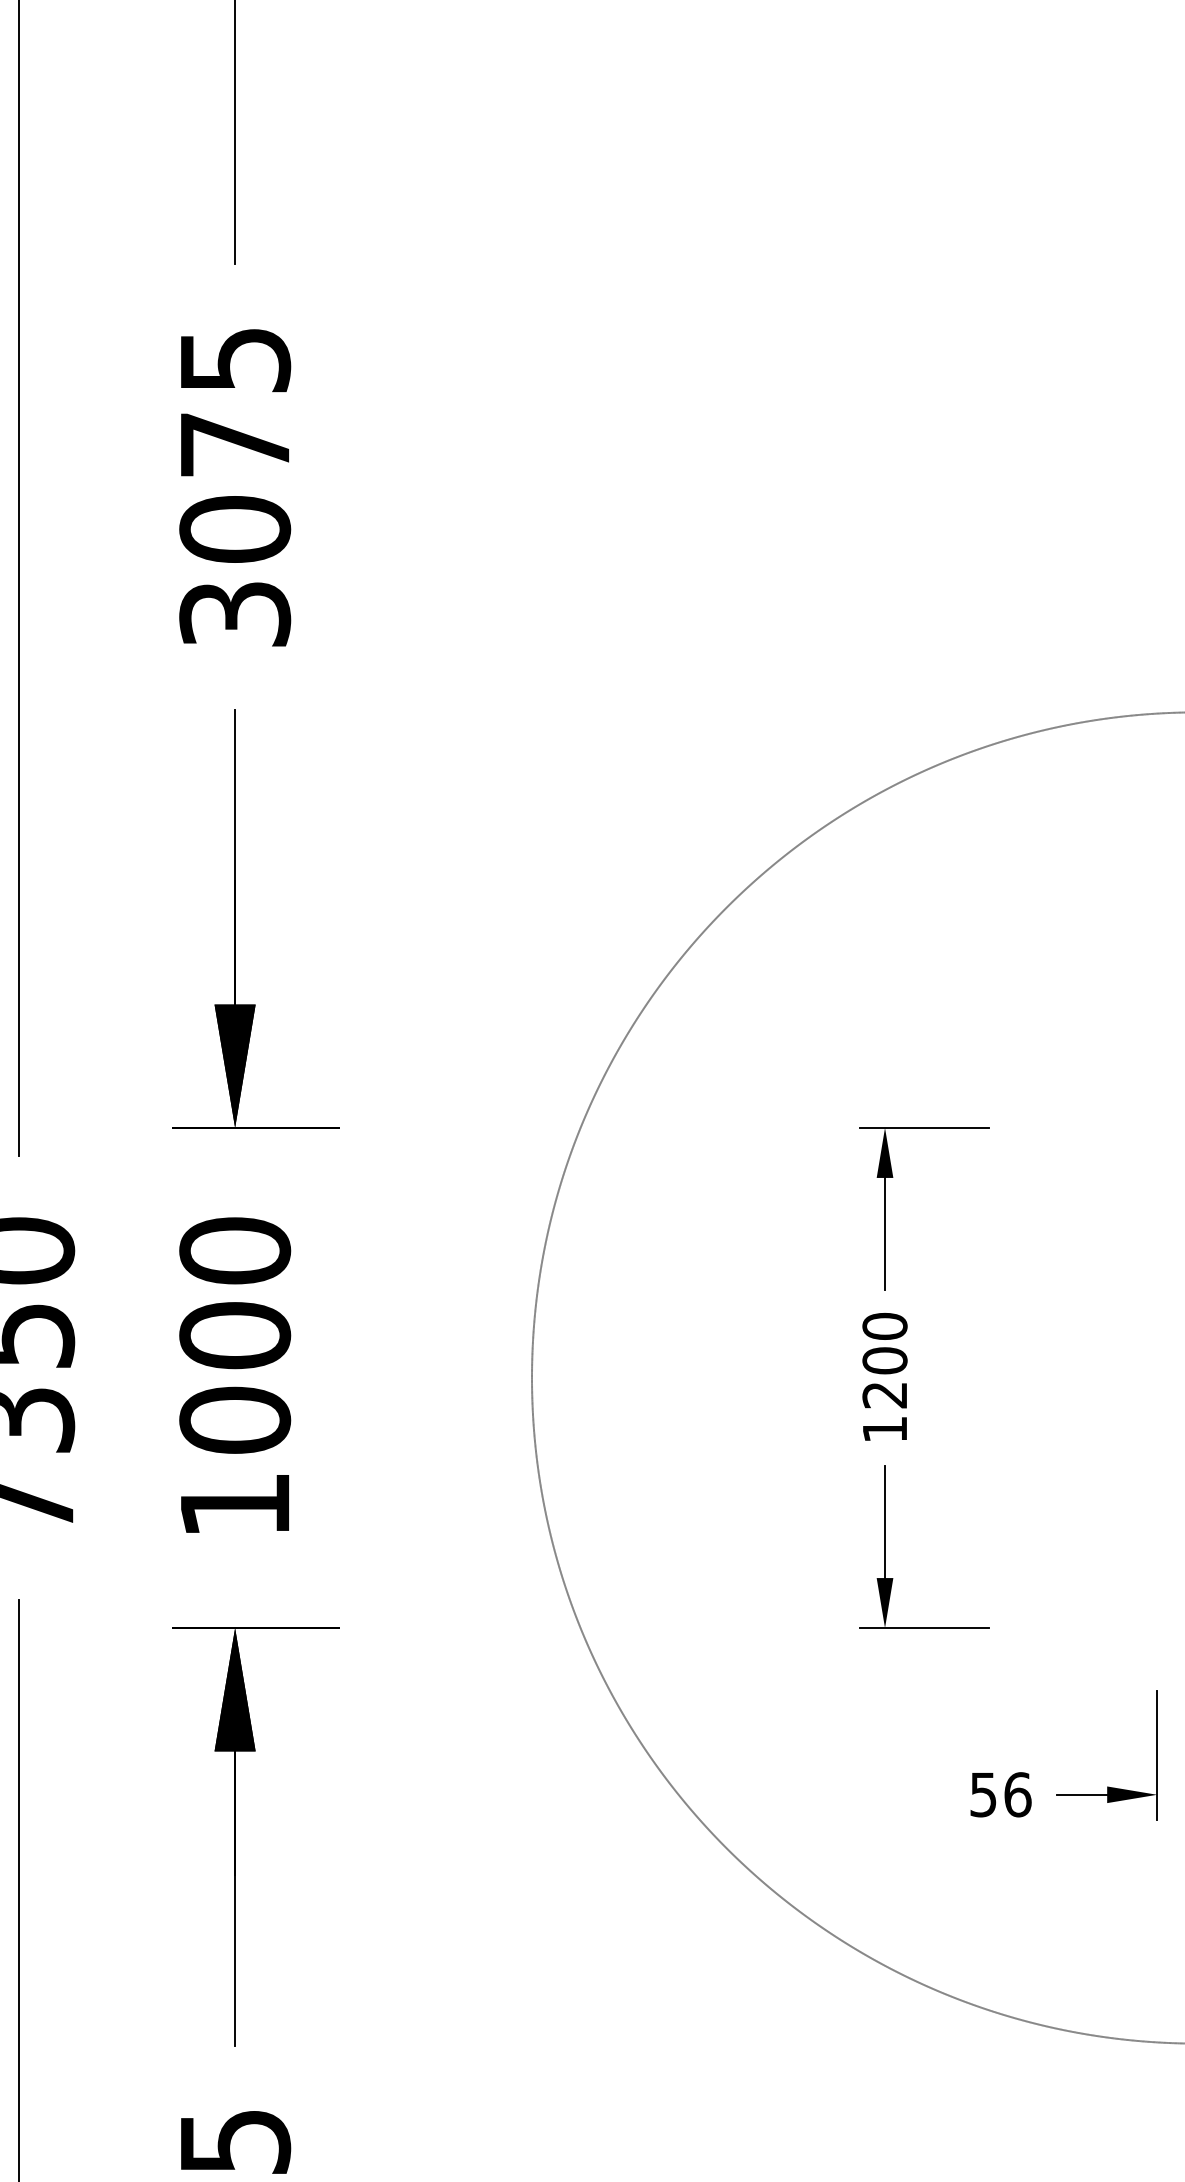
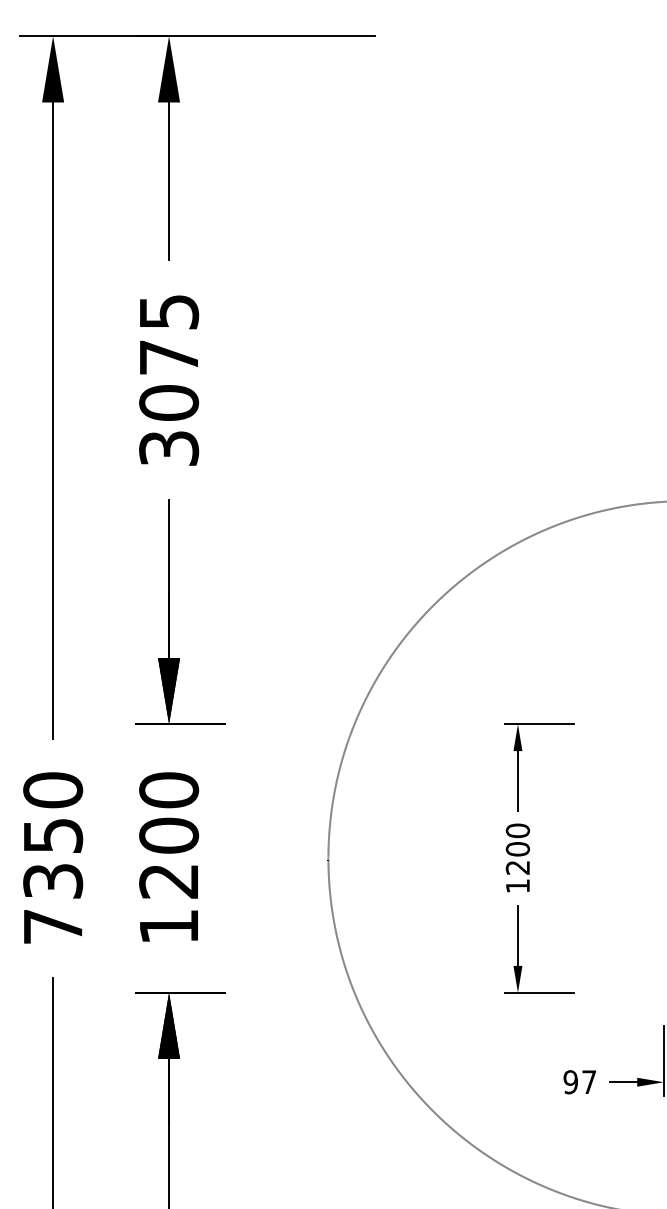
text: (235, 1420) -> (169, 881), 1000 -> 1200
text: (999, 1795) -> (579, 1082), 56 -> 97

